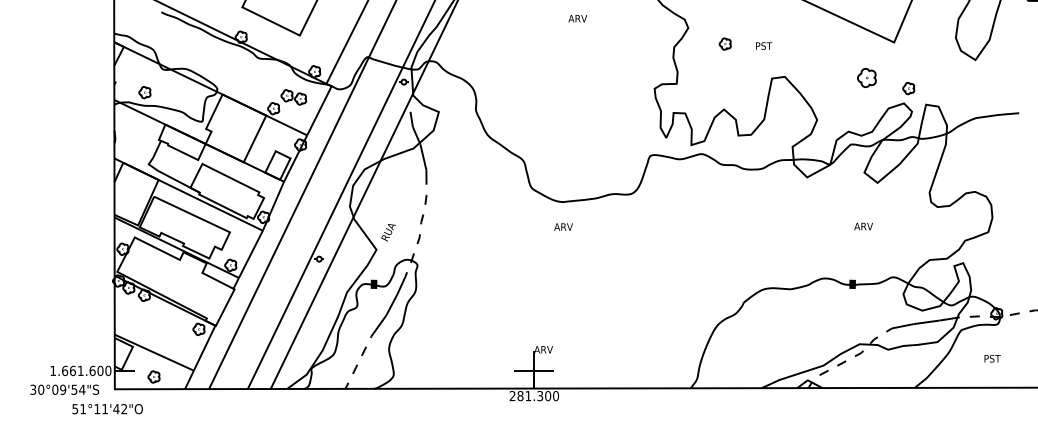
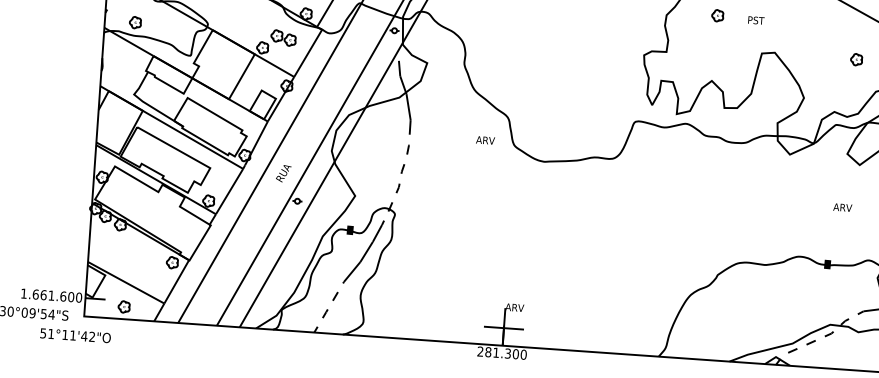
part: (866, 77) -> (856, 59), size x0.62
text: (563, 226) -> (485, 139), moved
text: (388, 232) -> (283, 173), moved

